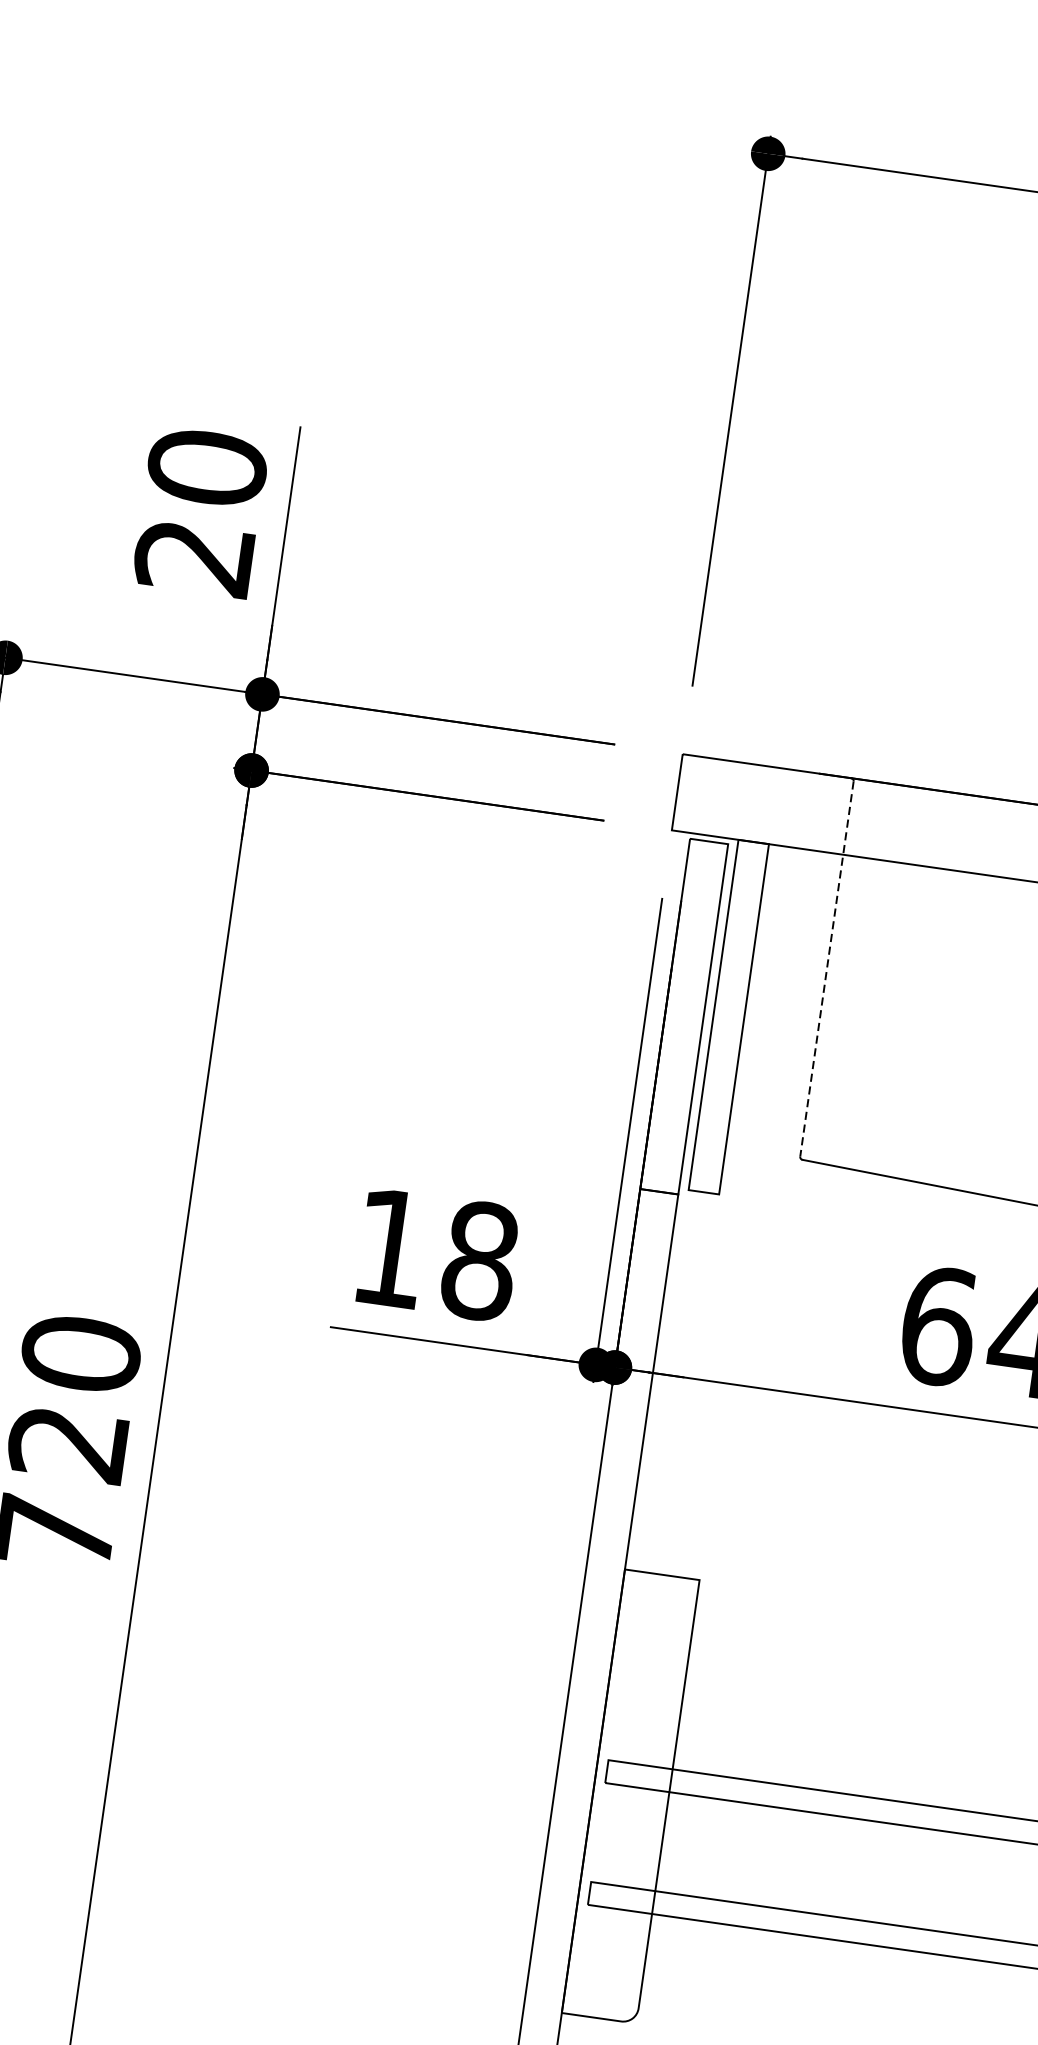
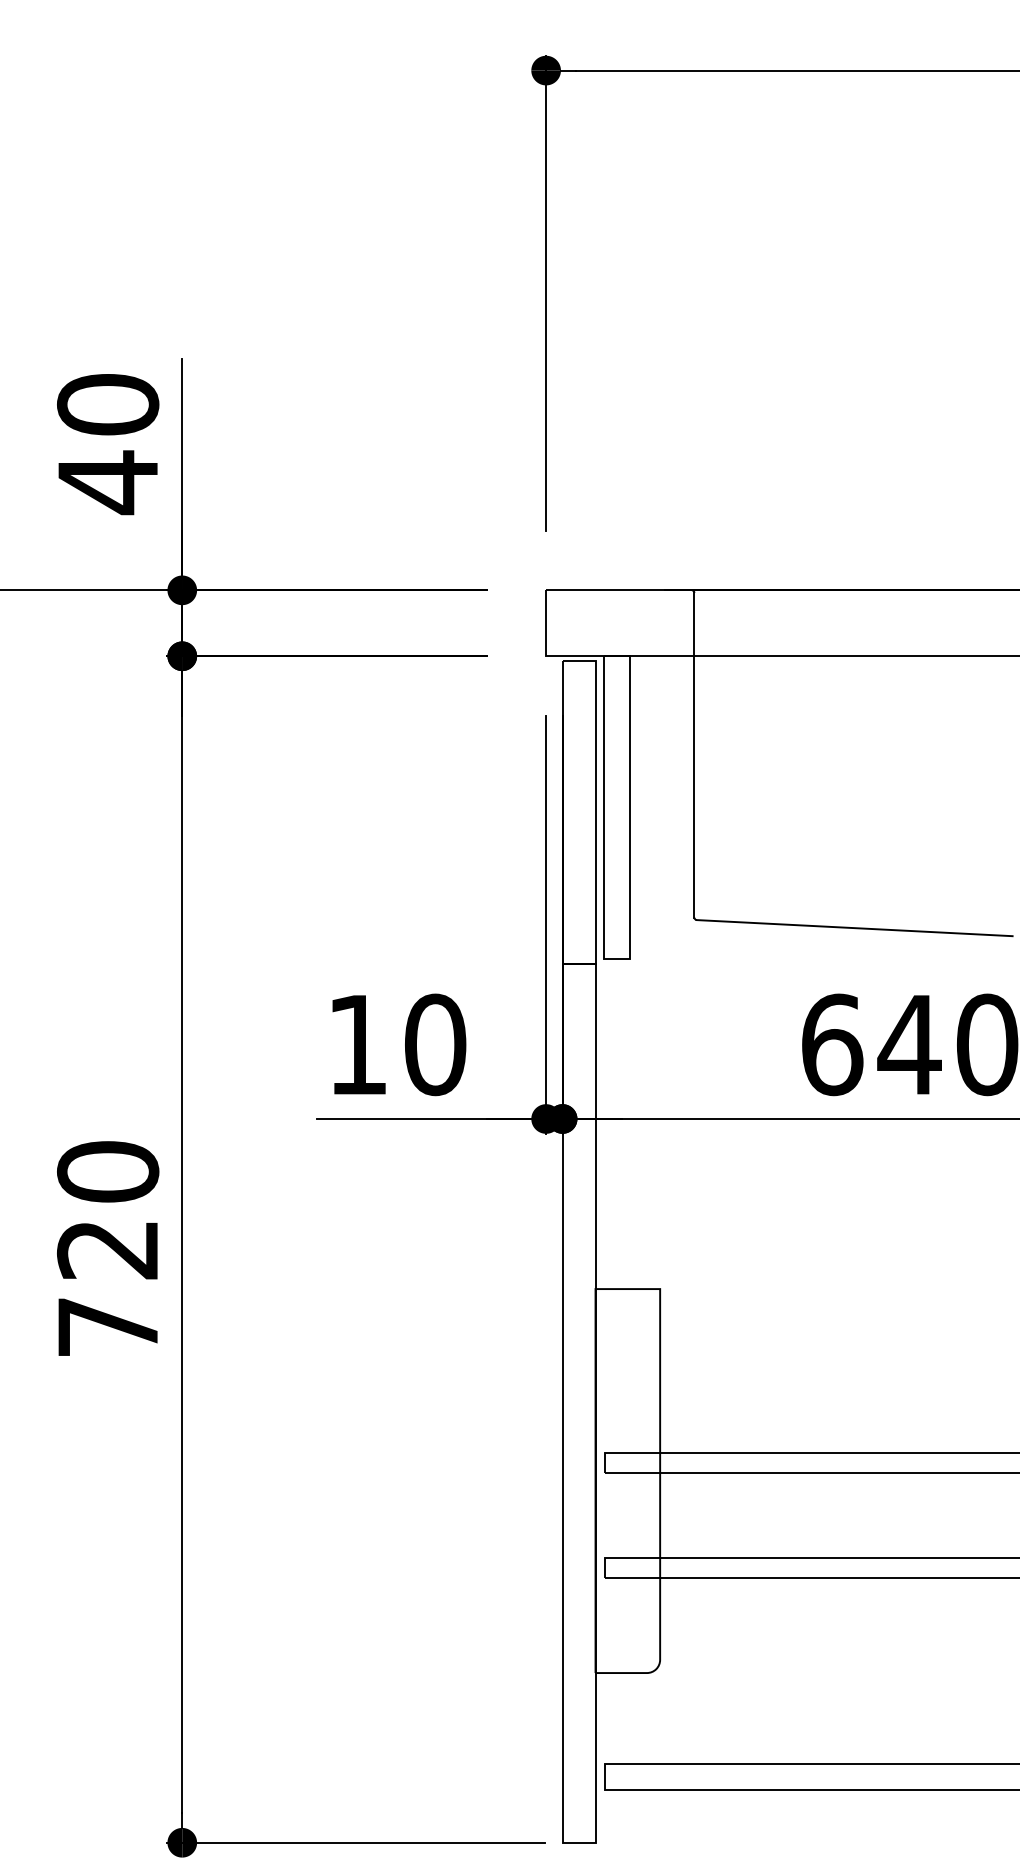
text: (193, 557) -> (107, 482), 20 -> 40
line: (826, 969) -> (694, 755), dashed -> solid
text: (480, 1260) -> (435, 1044), 18 -> 10

